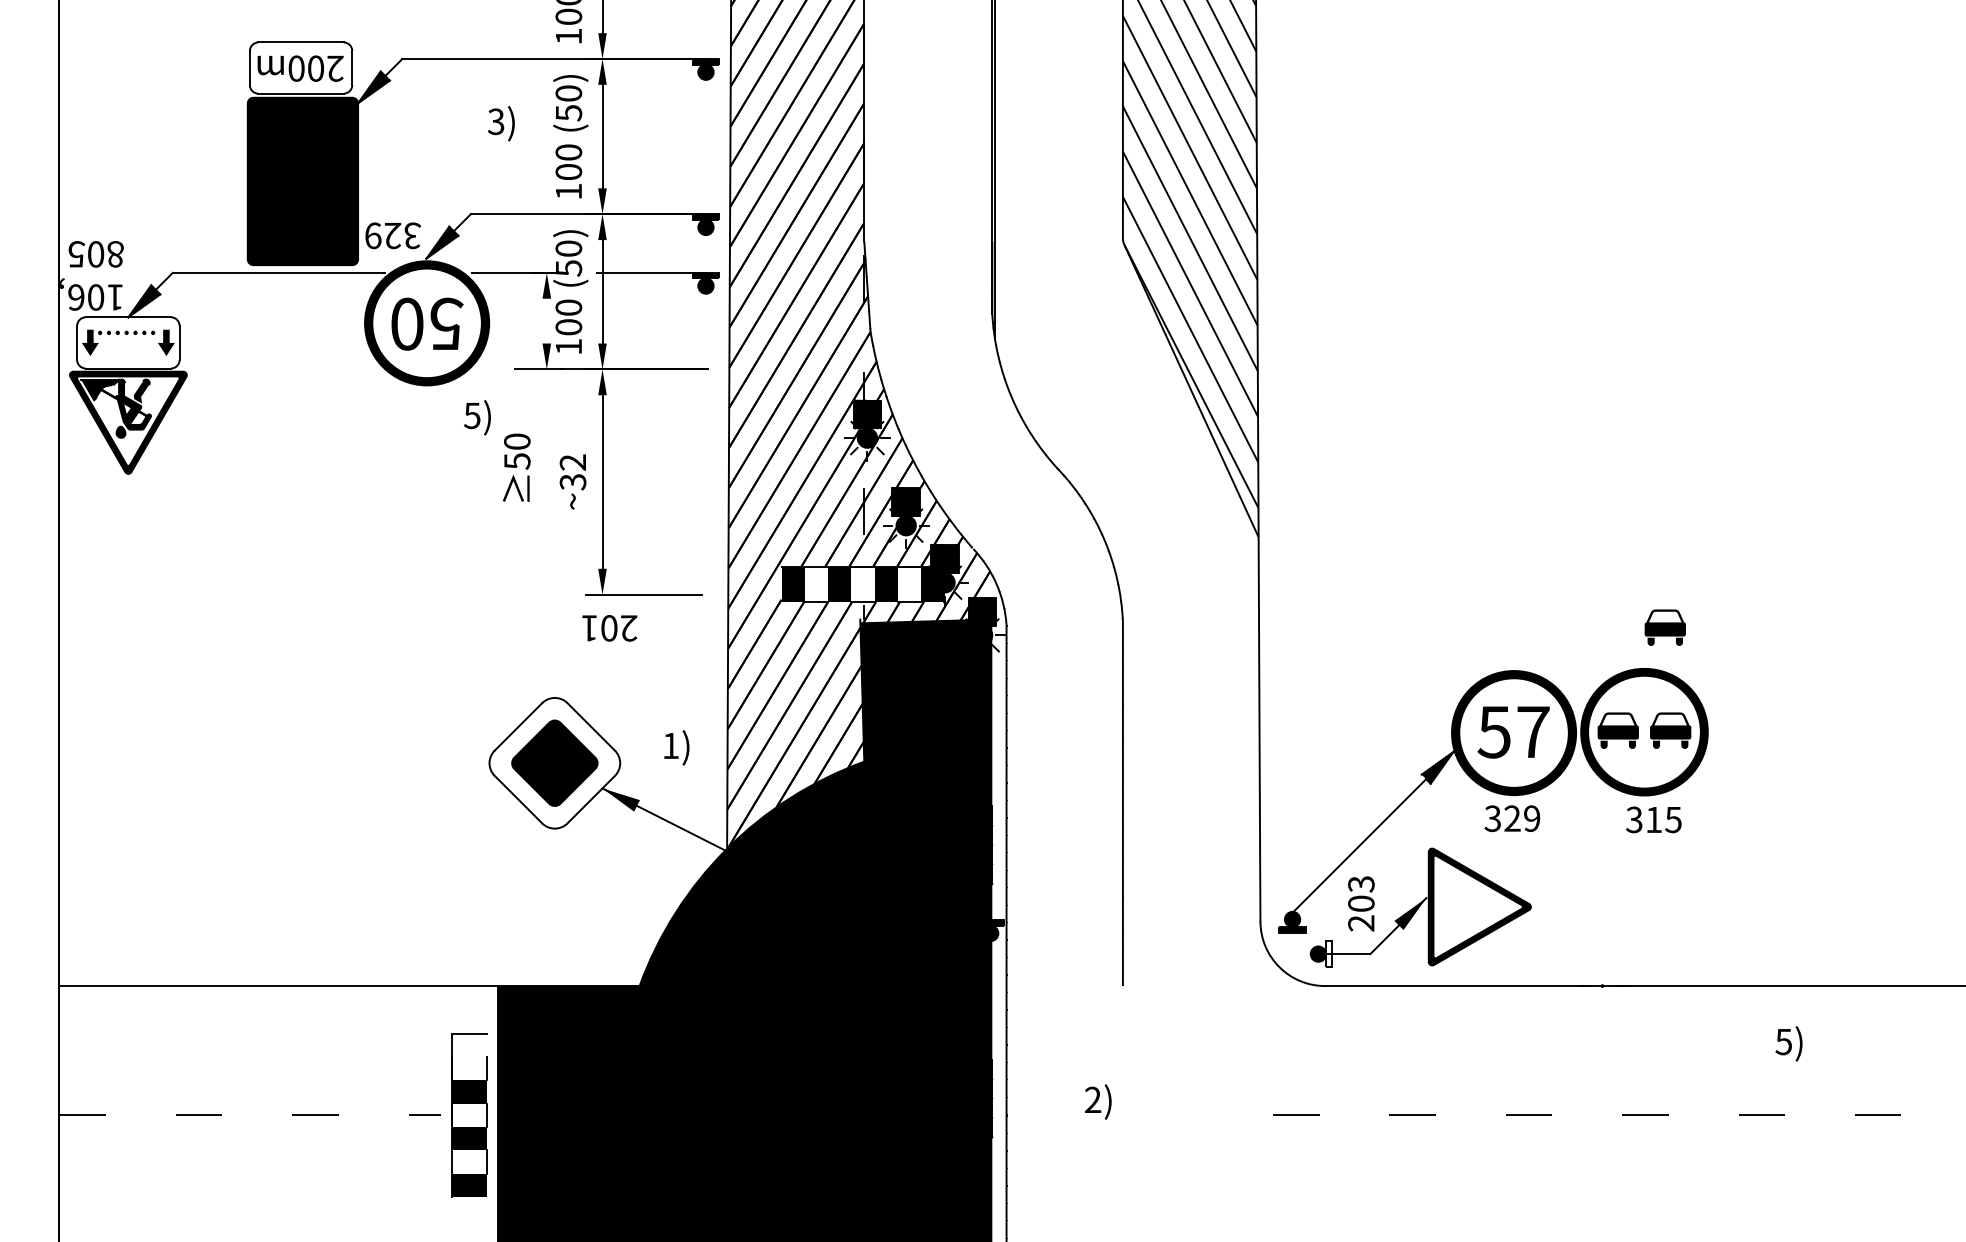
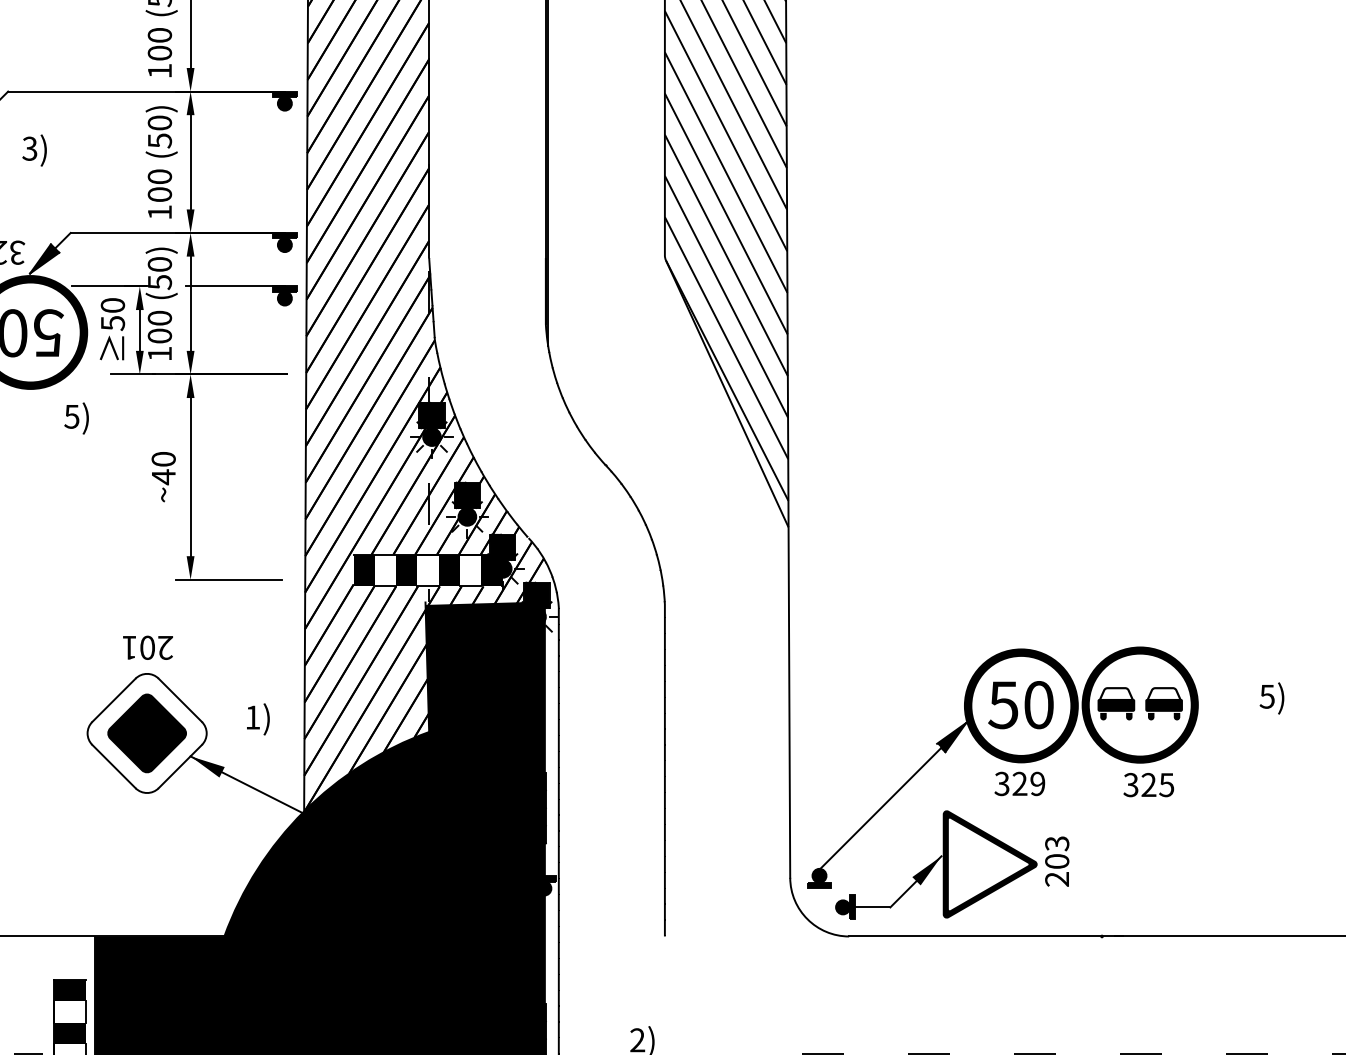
text: (500, 123) -> (33, 150), moved
line: (546, 320) -> (139, 329), added
text: (516, 467) -> (112, 328), moved
text: (572, 472) -> (163, 468), ~32 -> ~40
part: (1664, 627) -> (1158, 609), removed
text: (609, 628) -> (147, 647), moved
text: (1533, 731) -> (1039, 704), 57 -> 50
text: (1654, 819) -> (1149, 784), 315 -> 325
text: (1361, 903) -> (1057, 861), moved
fill: (1328, 954) -> (852, 907), added
text: (1788, 1043) -> (1271, 698), moved
fill: (469, 1045) -> (69, 990), added

